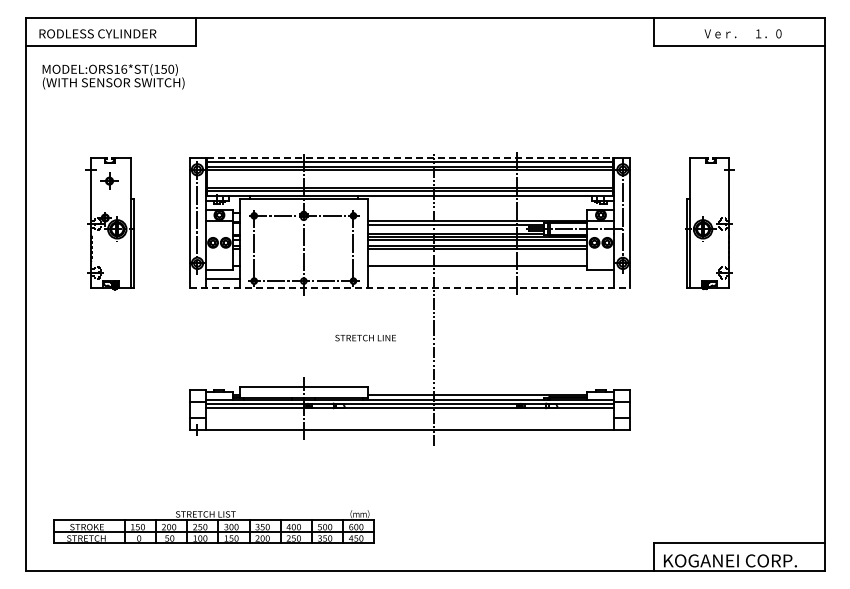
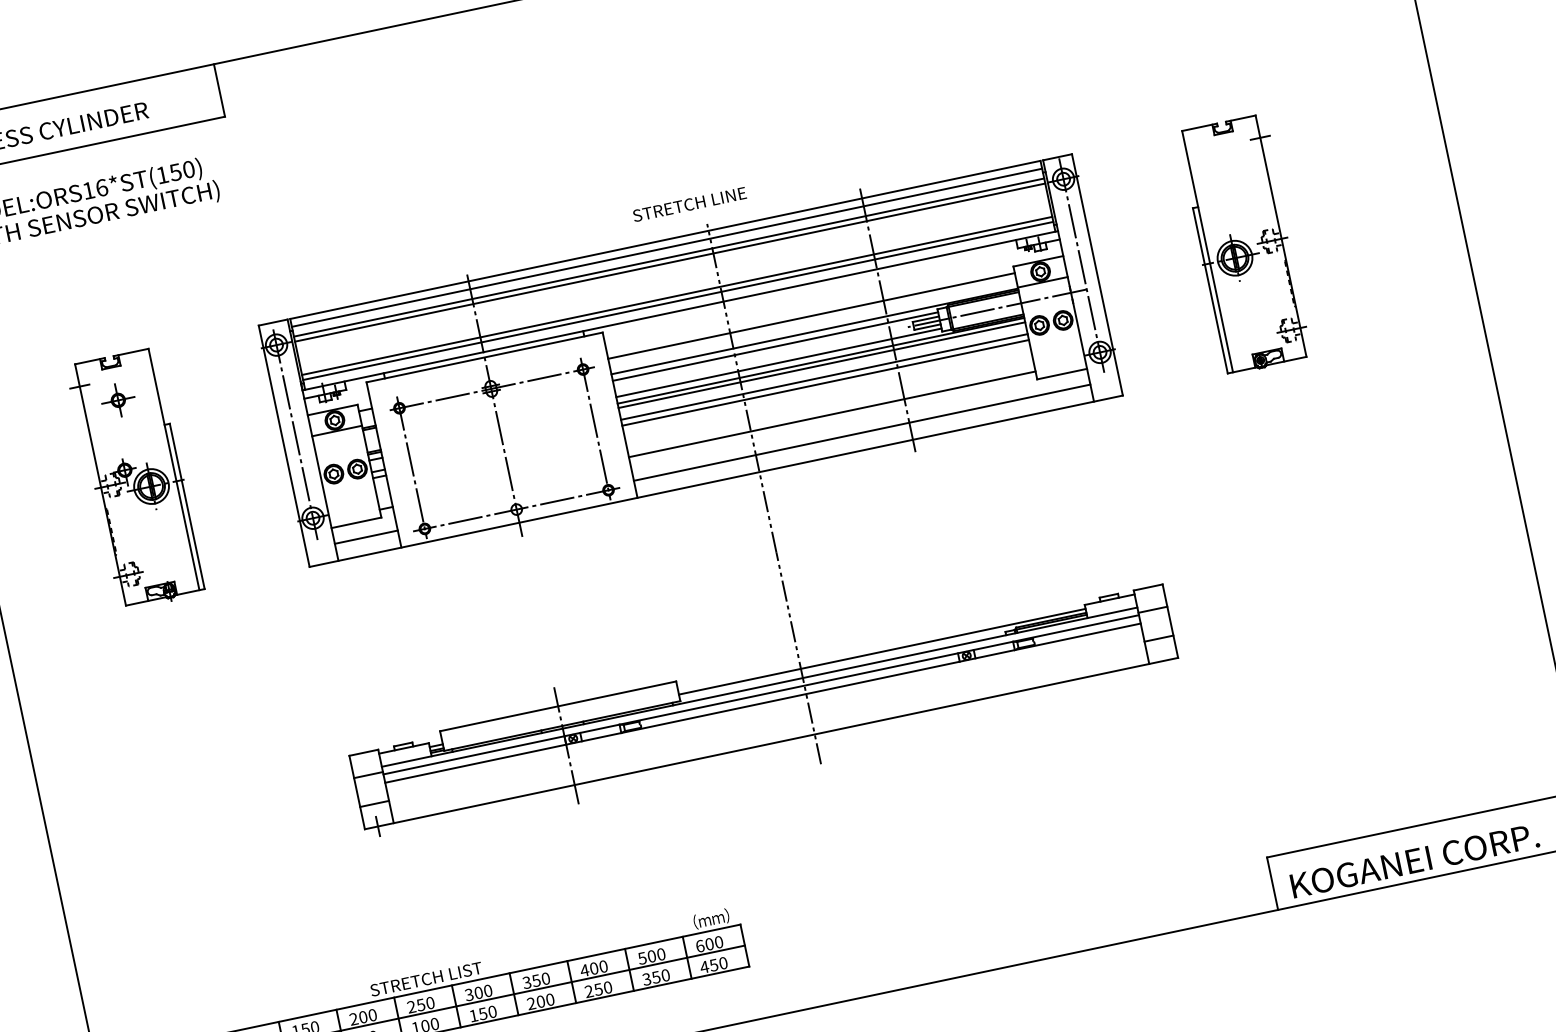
line: (410, 157) -> (665, 239), dashed -> solid
line: (477, 213) -> (811, 316), added
line: (490, 279) -> (861, 433), added
line: (410, 288) -> (716, 481), dashed -> solid
text: (365, 337) -> (689, 203), moved

